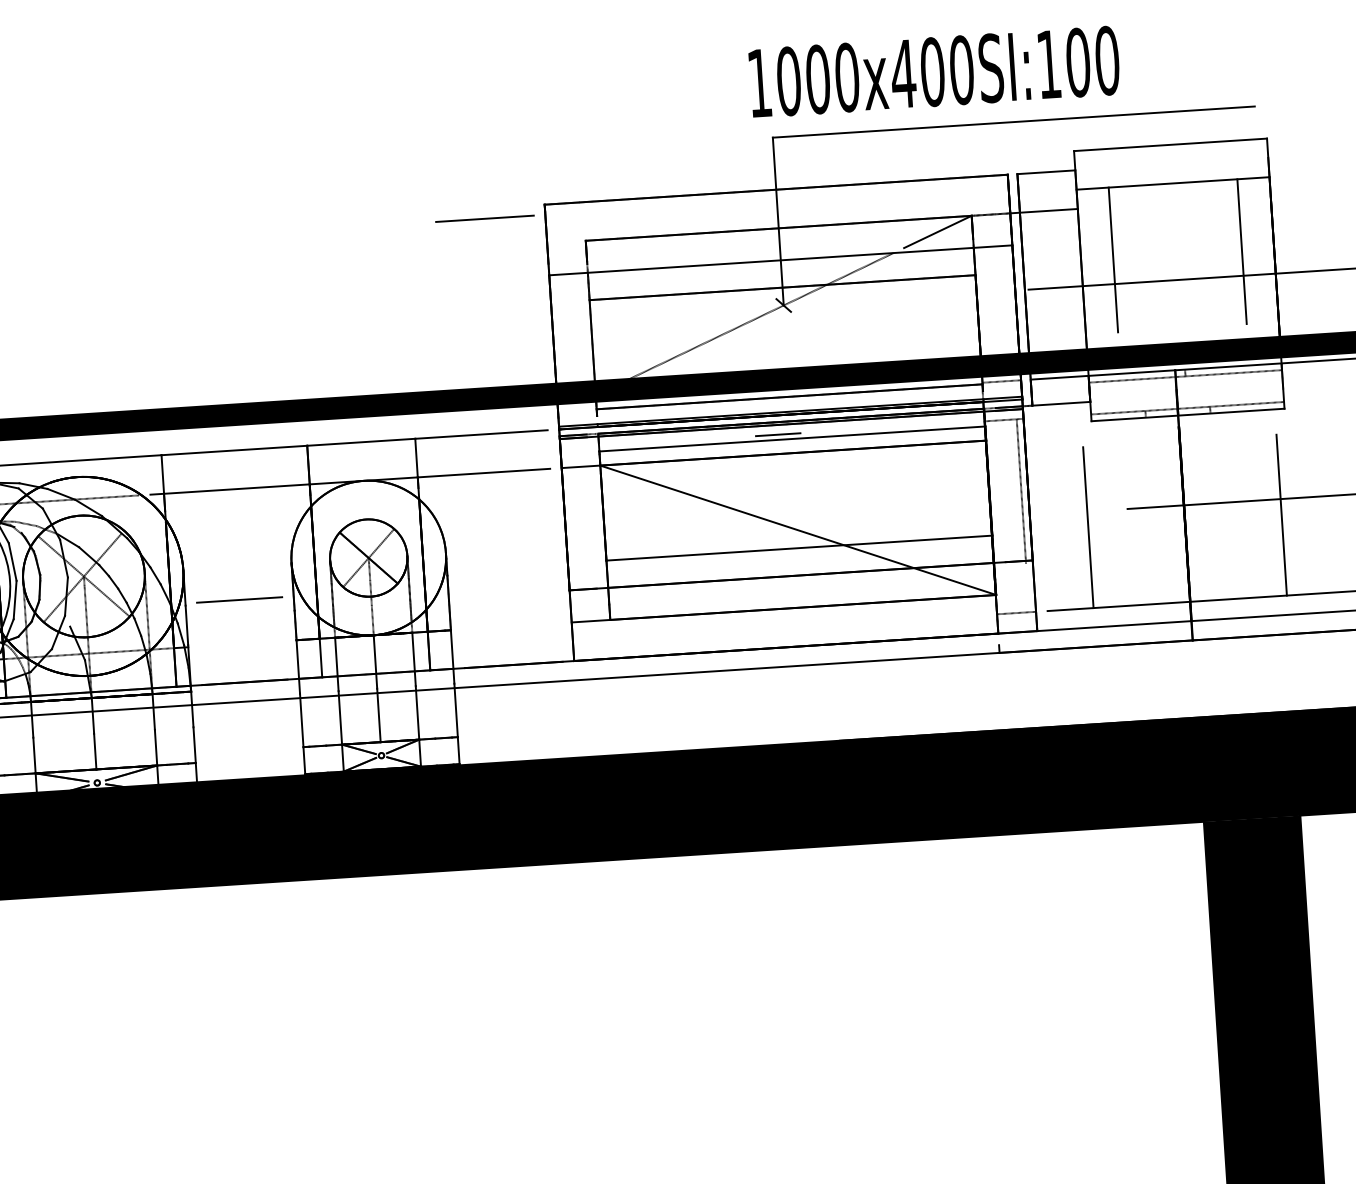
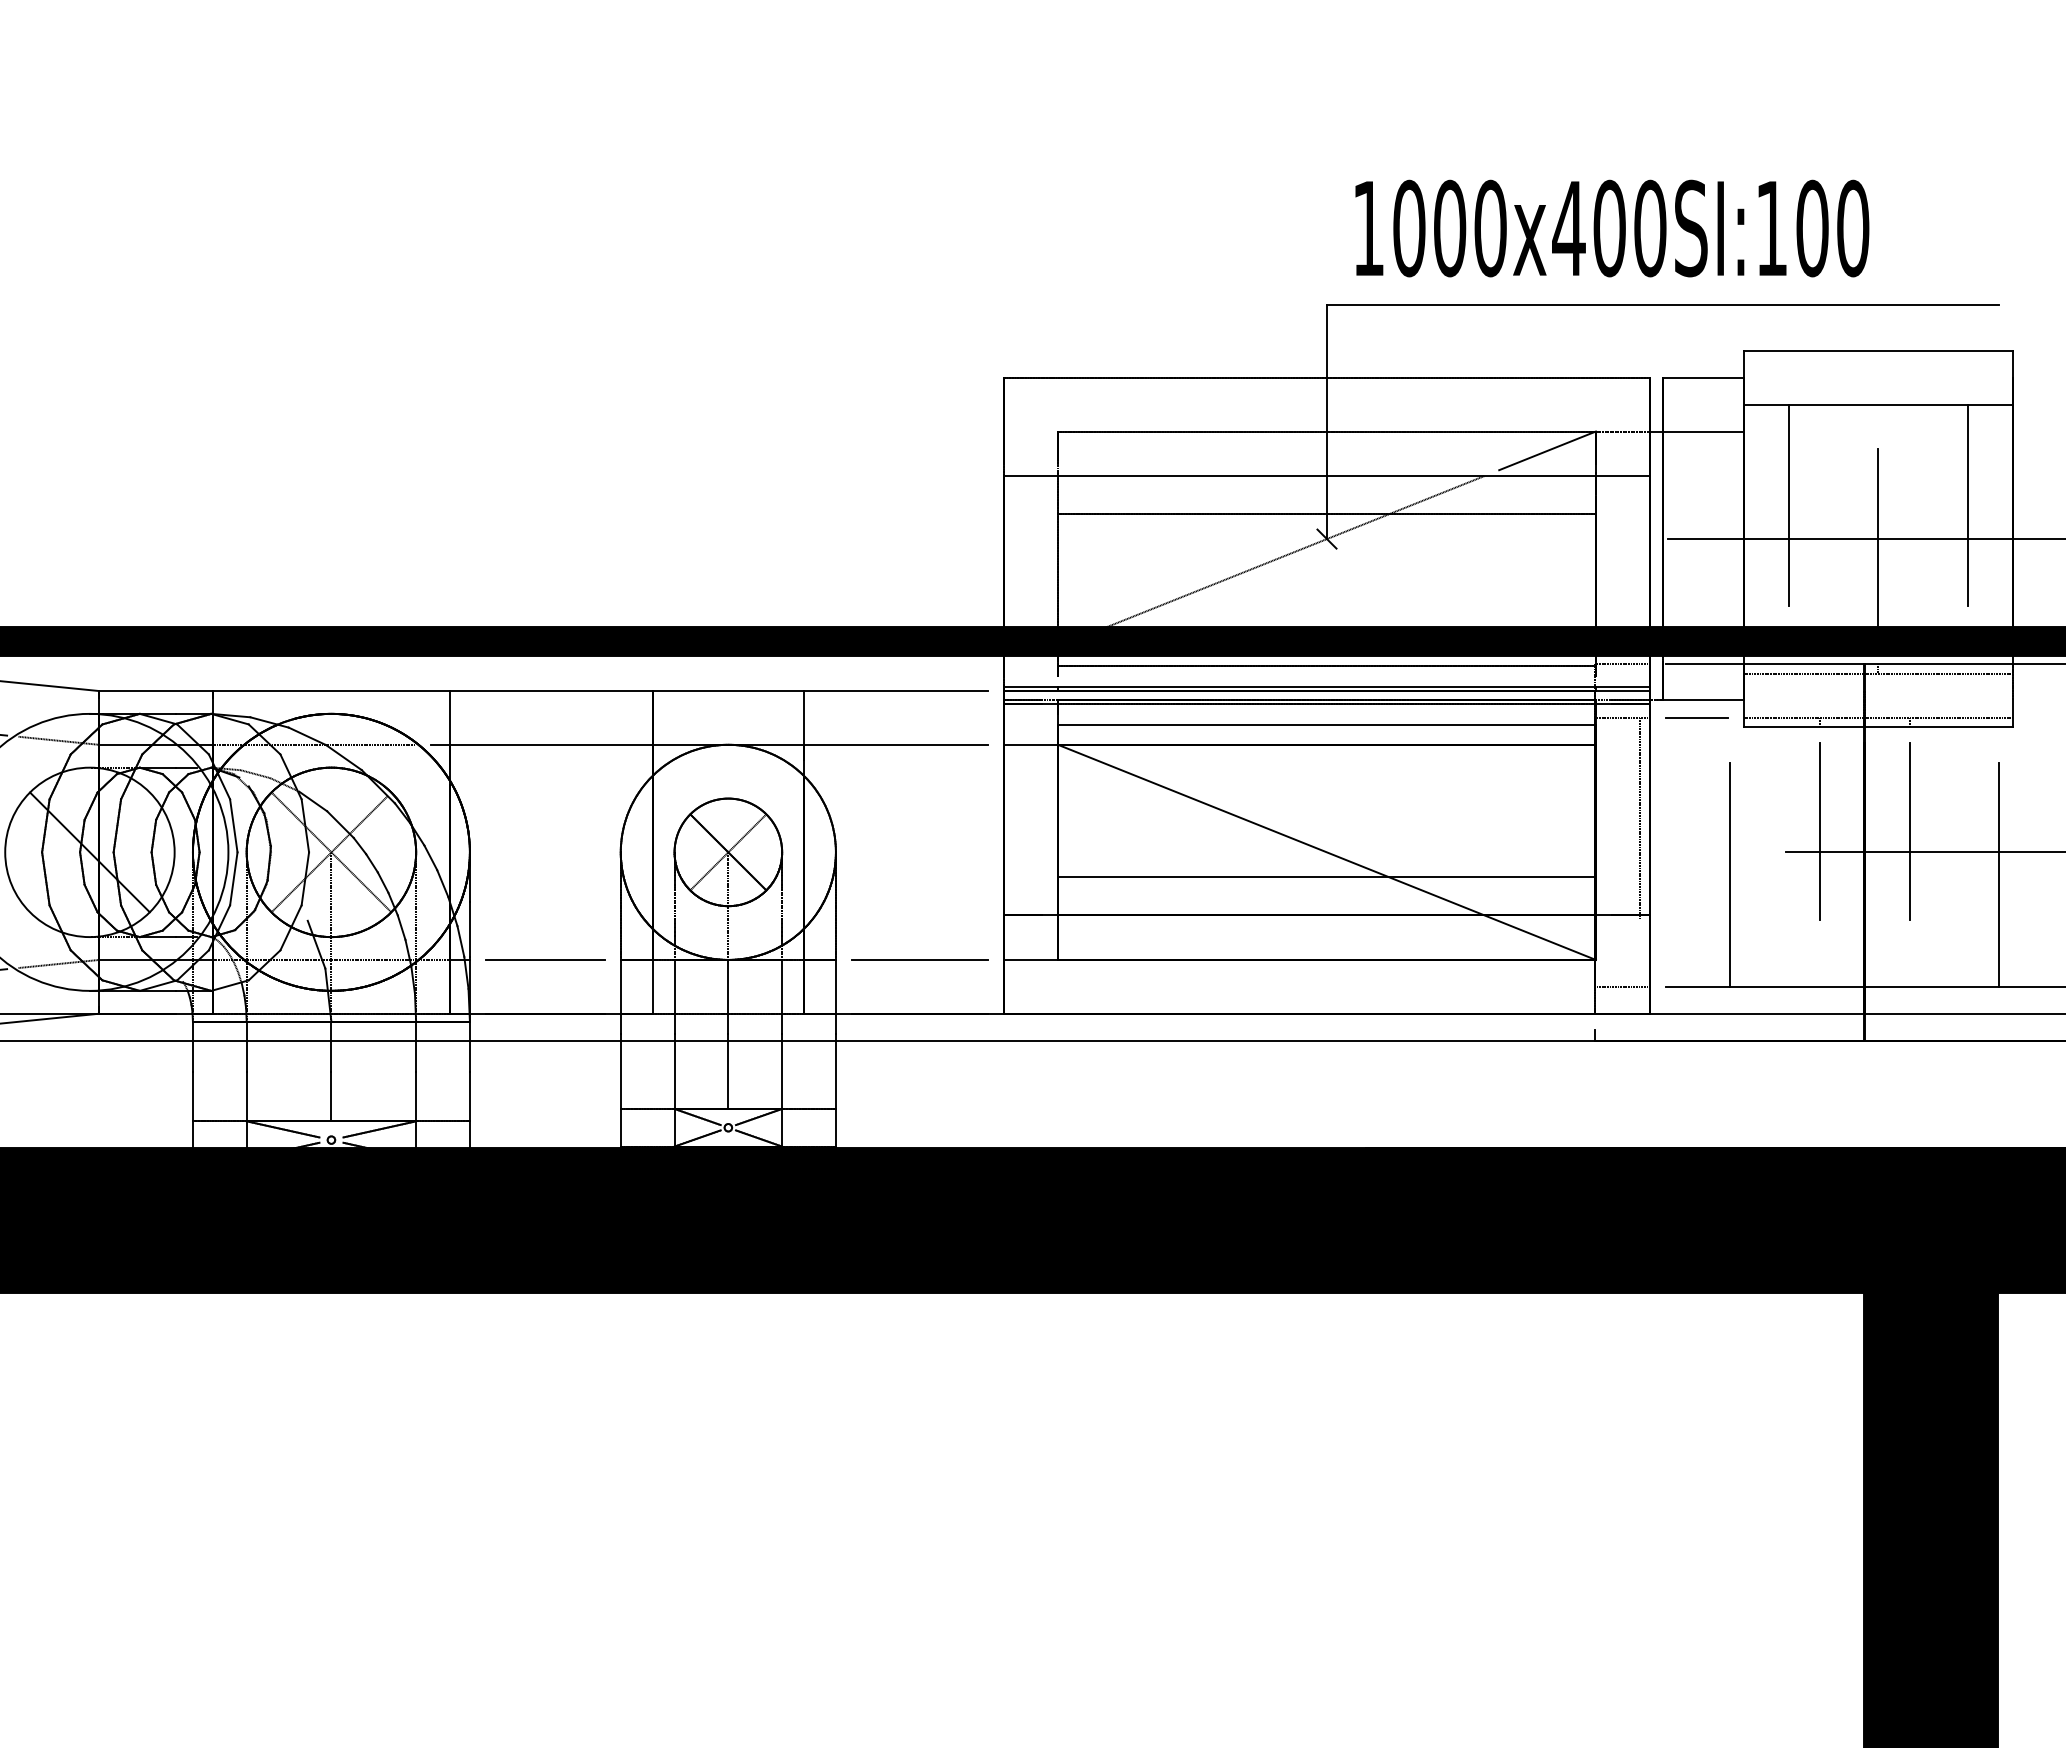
text: (934, 71) -> (1612, 228), moved
line: (484, 218) -> (919, 959), moved
line: (1179, 286) -> (1878, 548), added
line: (778, 434) -> (1696, 717), moved
line: (1215, 488) -> (1909, 831), added
line: (1150, 492) -> (1819, 831), added
line: (239, 599) -> (545, 959), moved

